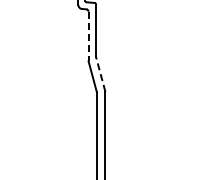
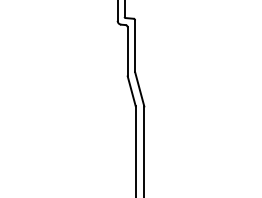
line: (88, 36) -> (127, 51), dashed -> solid
line: (100, 74) -> (139, 89), dashed -> solid

